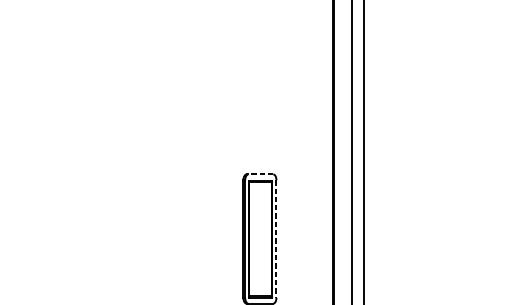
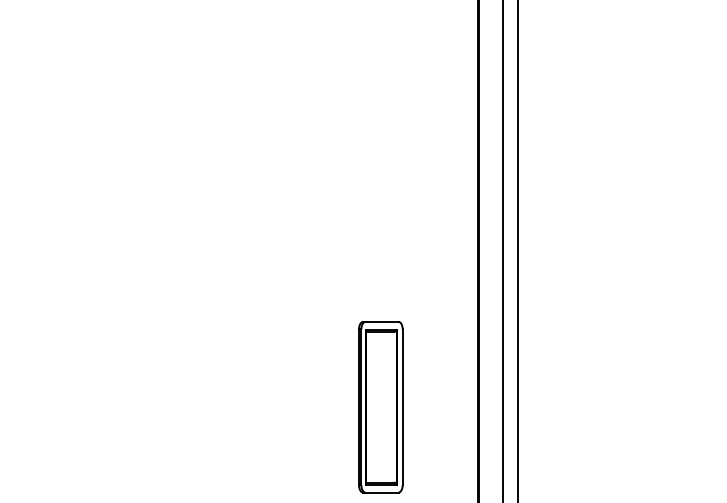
line: (261, 174) -> (382, 321), dashed -> solid
line: (276, 239) -> (402, 407), dashed -> solid

